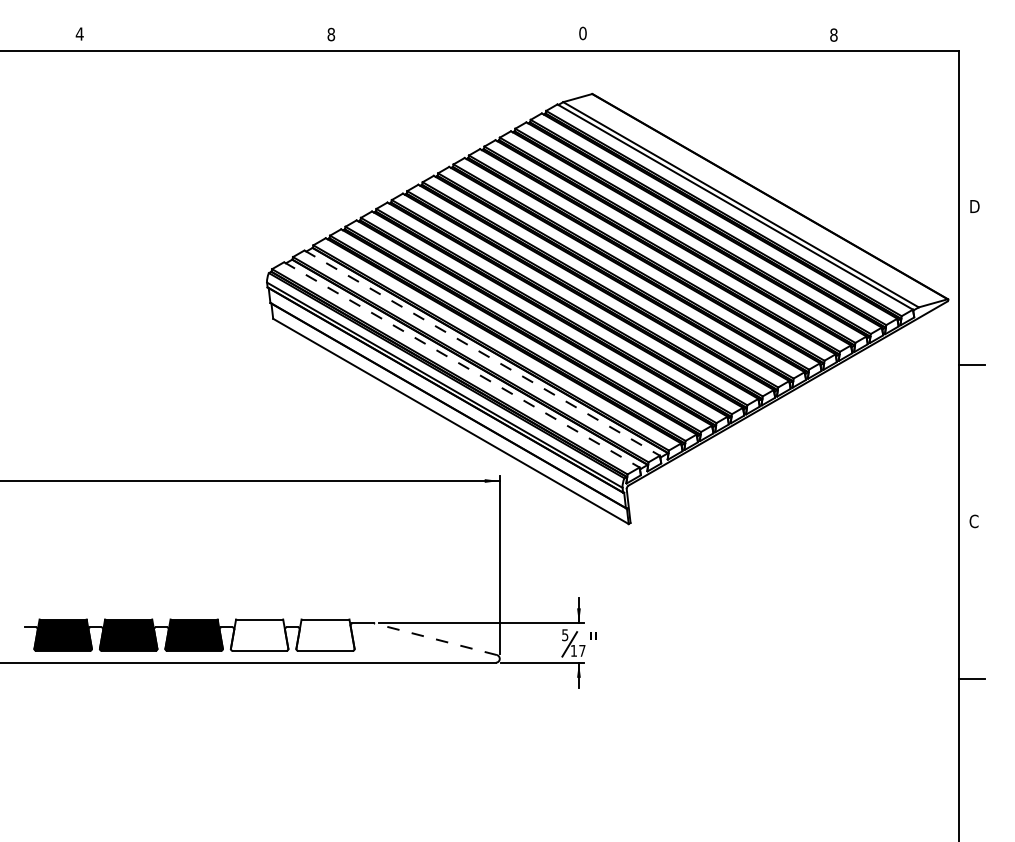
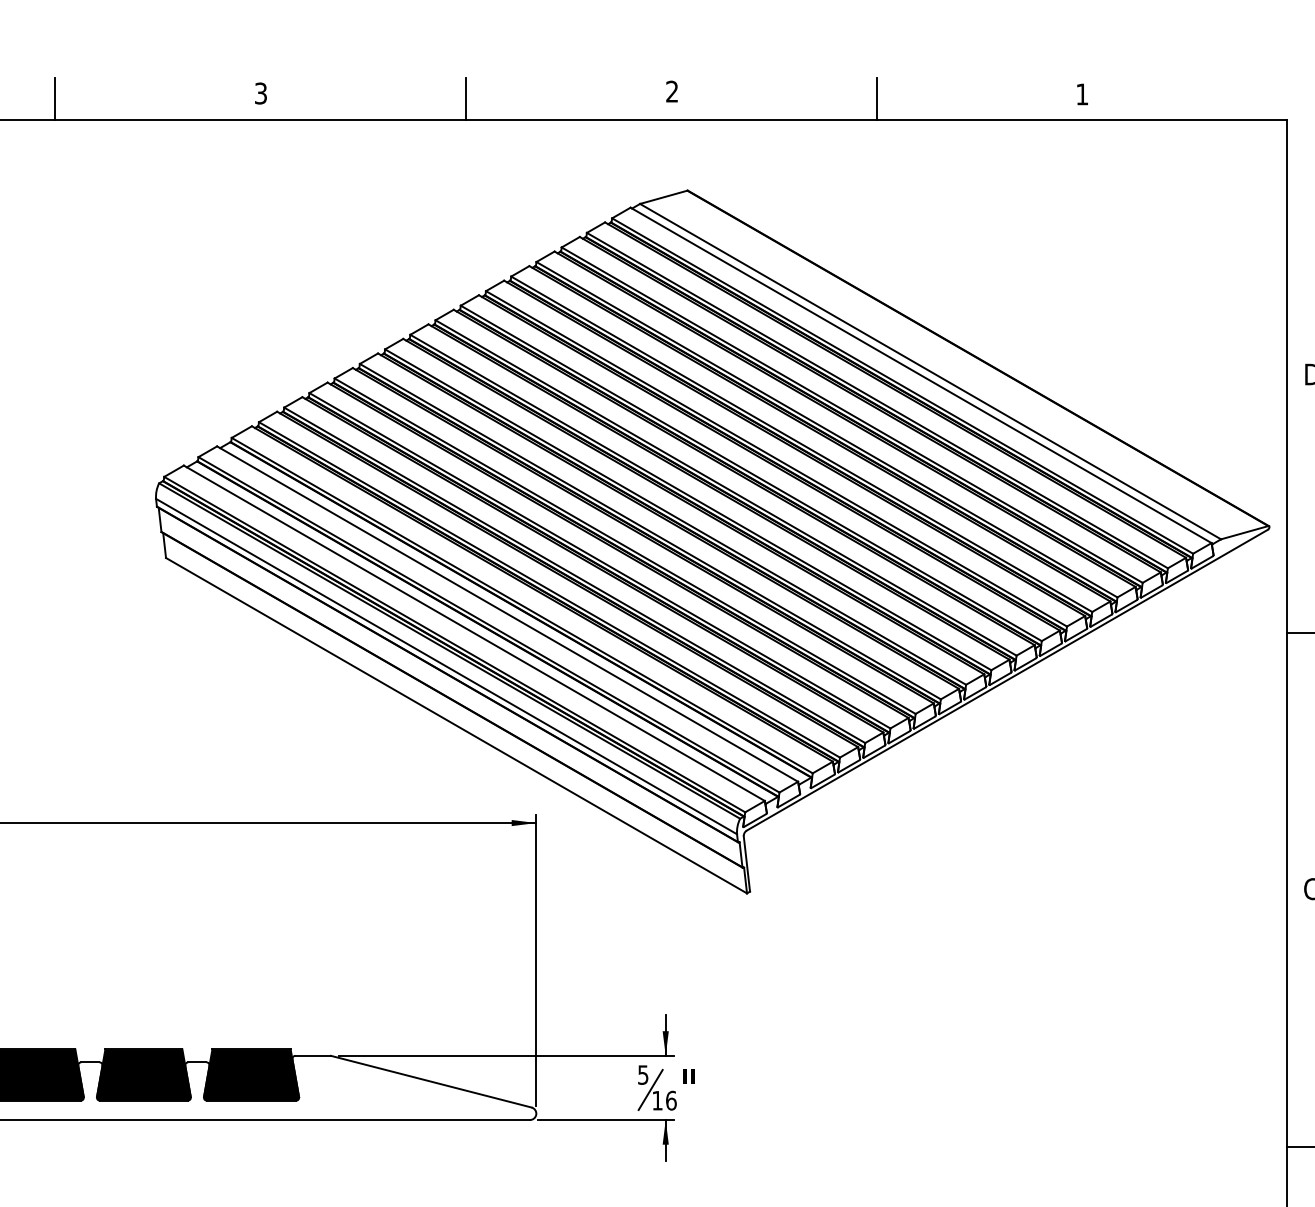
text: (582, 33) -> (671, 91), 0 -> 2
text: (331, 34) -> (261, 93), 8 -> 3
text: (833, 34) -> (1081, 93), 8 -> 1
line: (205, 37) -> (55, 98), added
line: (456, 37) -> (465, 98), added
line: (708, 37) -> (877, 98), added
line: (482, 353) -> (508, 614), dashed -> solid
line: (462, 365) -> (475, 634), dashed -> solid
fill: (259, 634) -> (143, 1073), added
fill: (325, 634) -> (251, 1073), added
line: (435, 639) -> (431, 1082), dashed -> solid
text: (582, 650) -> (671, 1100), 17 -> 16

